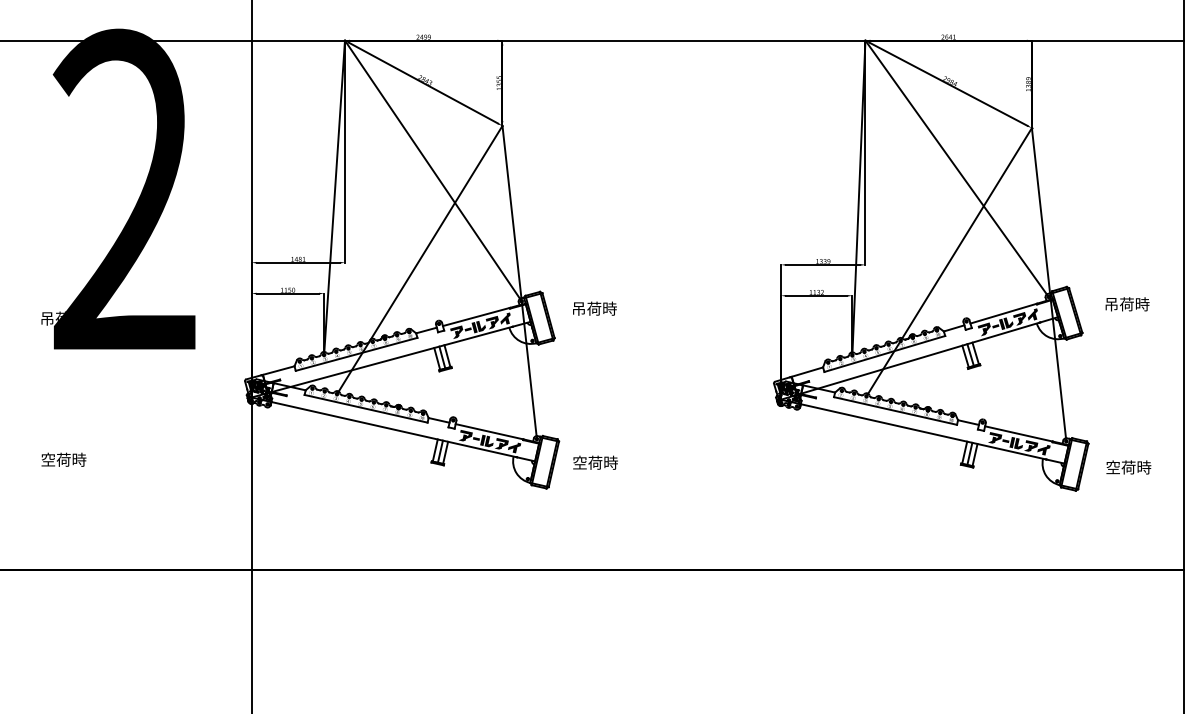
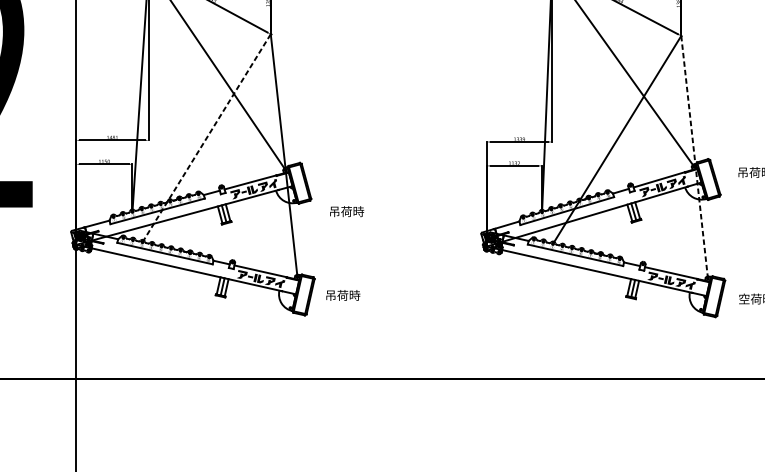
line: (419, 260) -> (206, 138), solid -> dashed
line: (1049, 284) -> (694, 157), solid -> dashed
text: (594, 308) -> (346, 211), moved
text: (579, 462) -> (330, 295), 空荷時 -> 吊荷時

